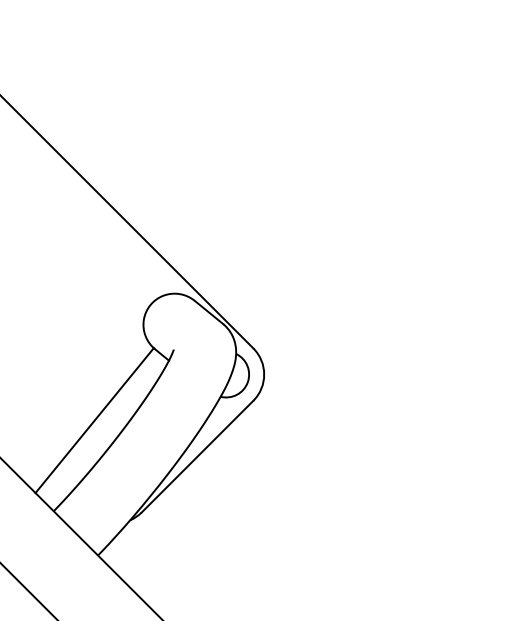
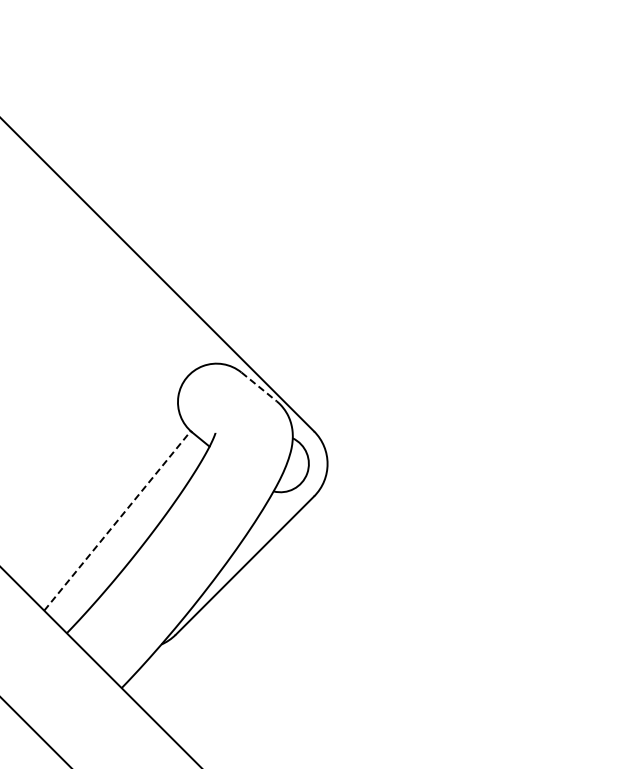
line: (209, 312) -> (259, 386), solid -> dashed
line: (94, 420) -> (117, 520), solid -> dashed

